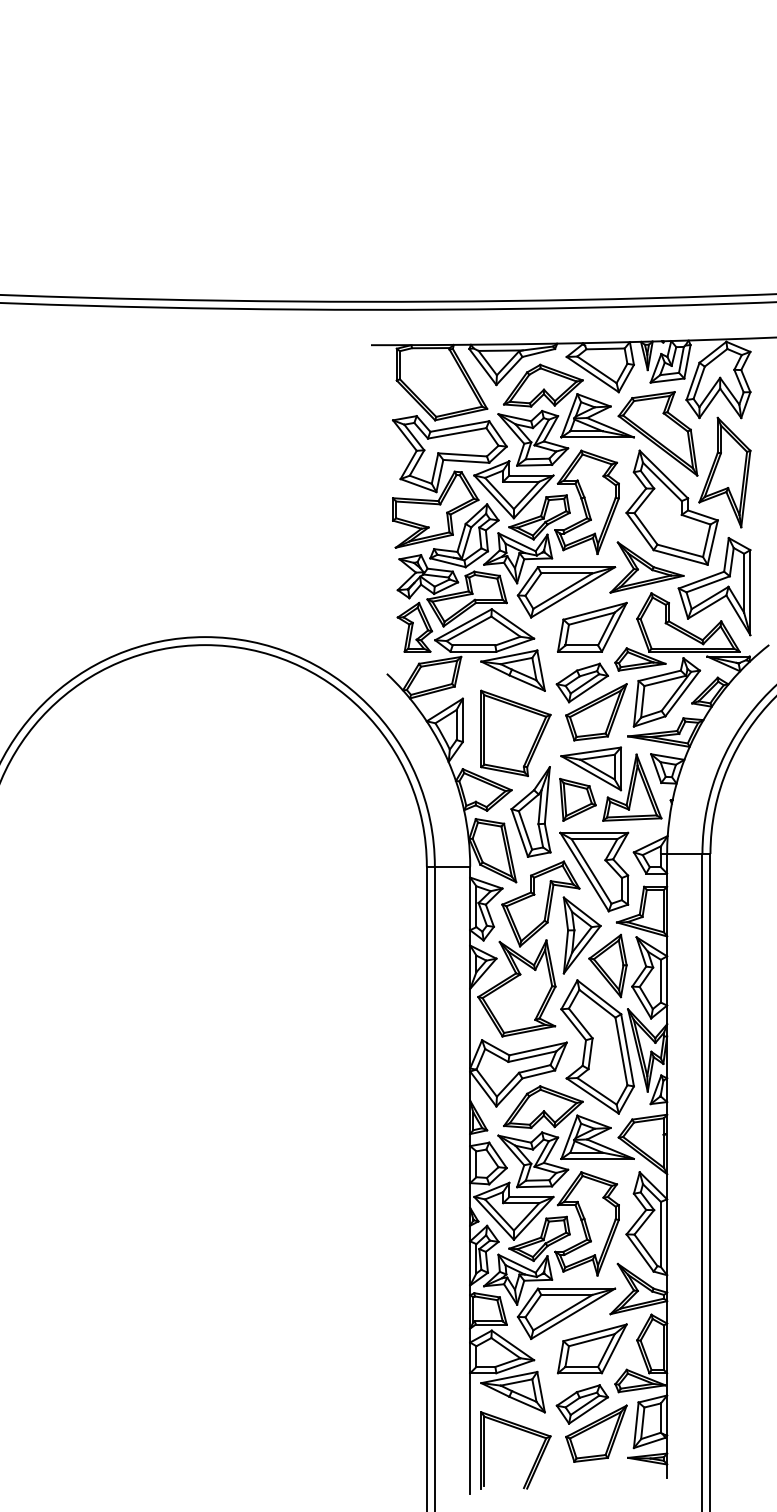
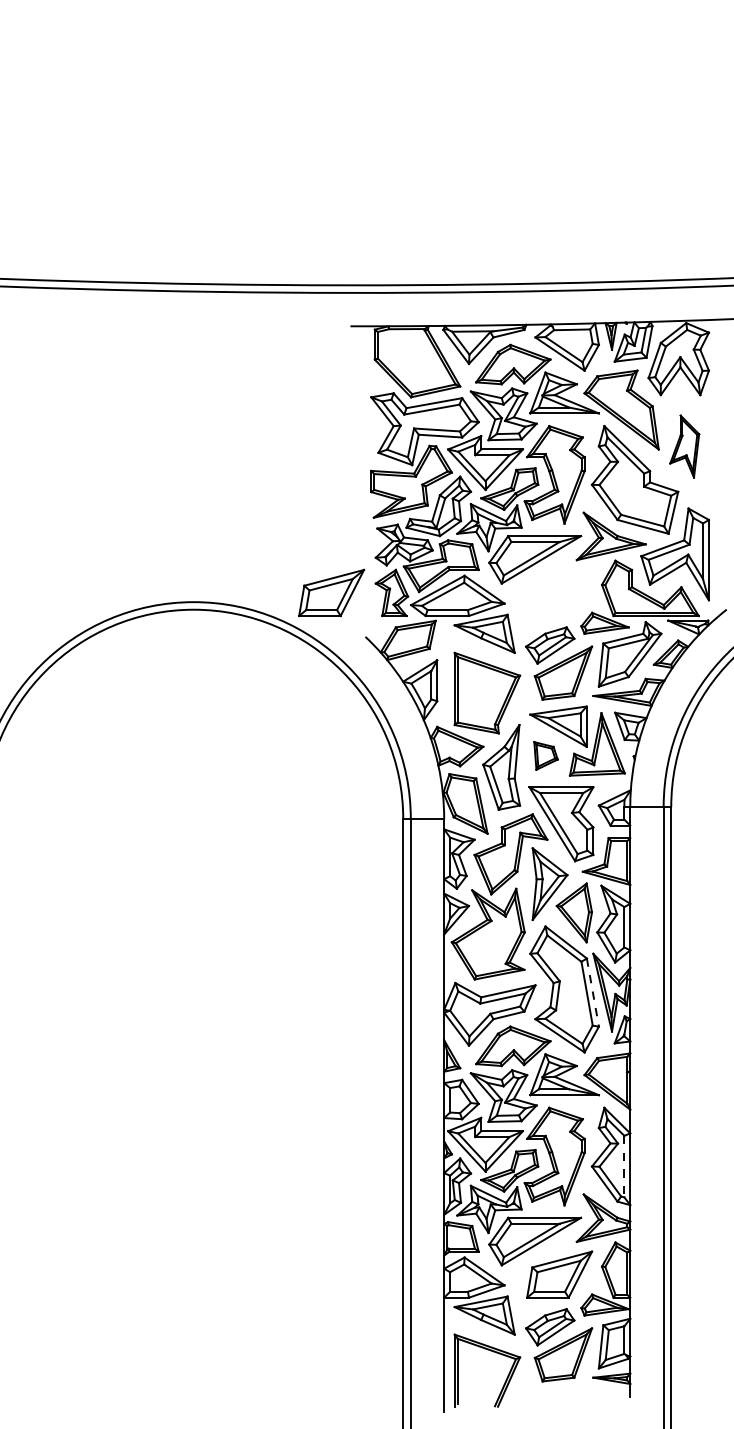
part: (724, 472) -> (684, 446), size x0.6
part: (592, 626) -> (331, 592), moved
part: (577, 799) -> (545, 755), size x0.7
line: (627, 1050) -> (592, 992), solid -> dashed
line: (661, 1234) -> (624, 1166), solid -> dashed

